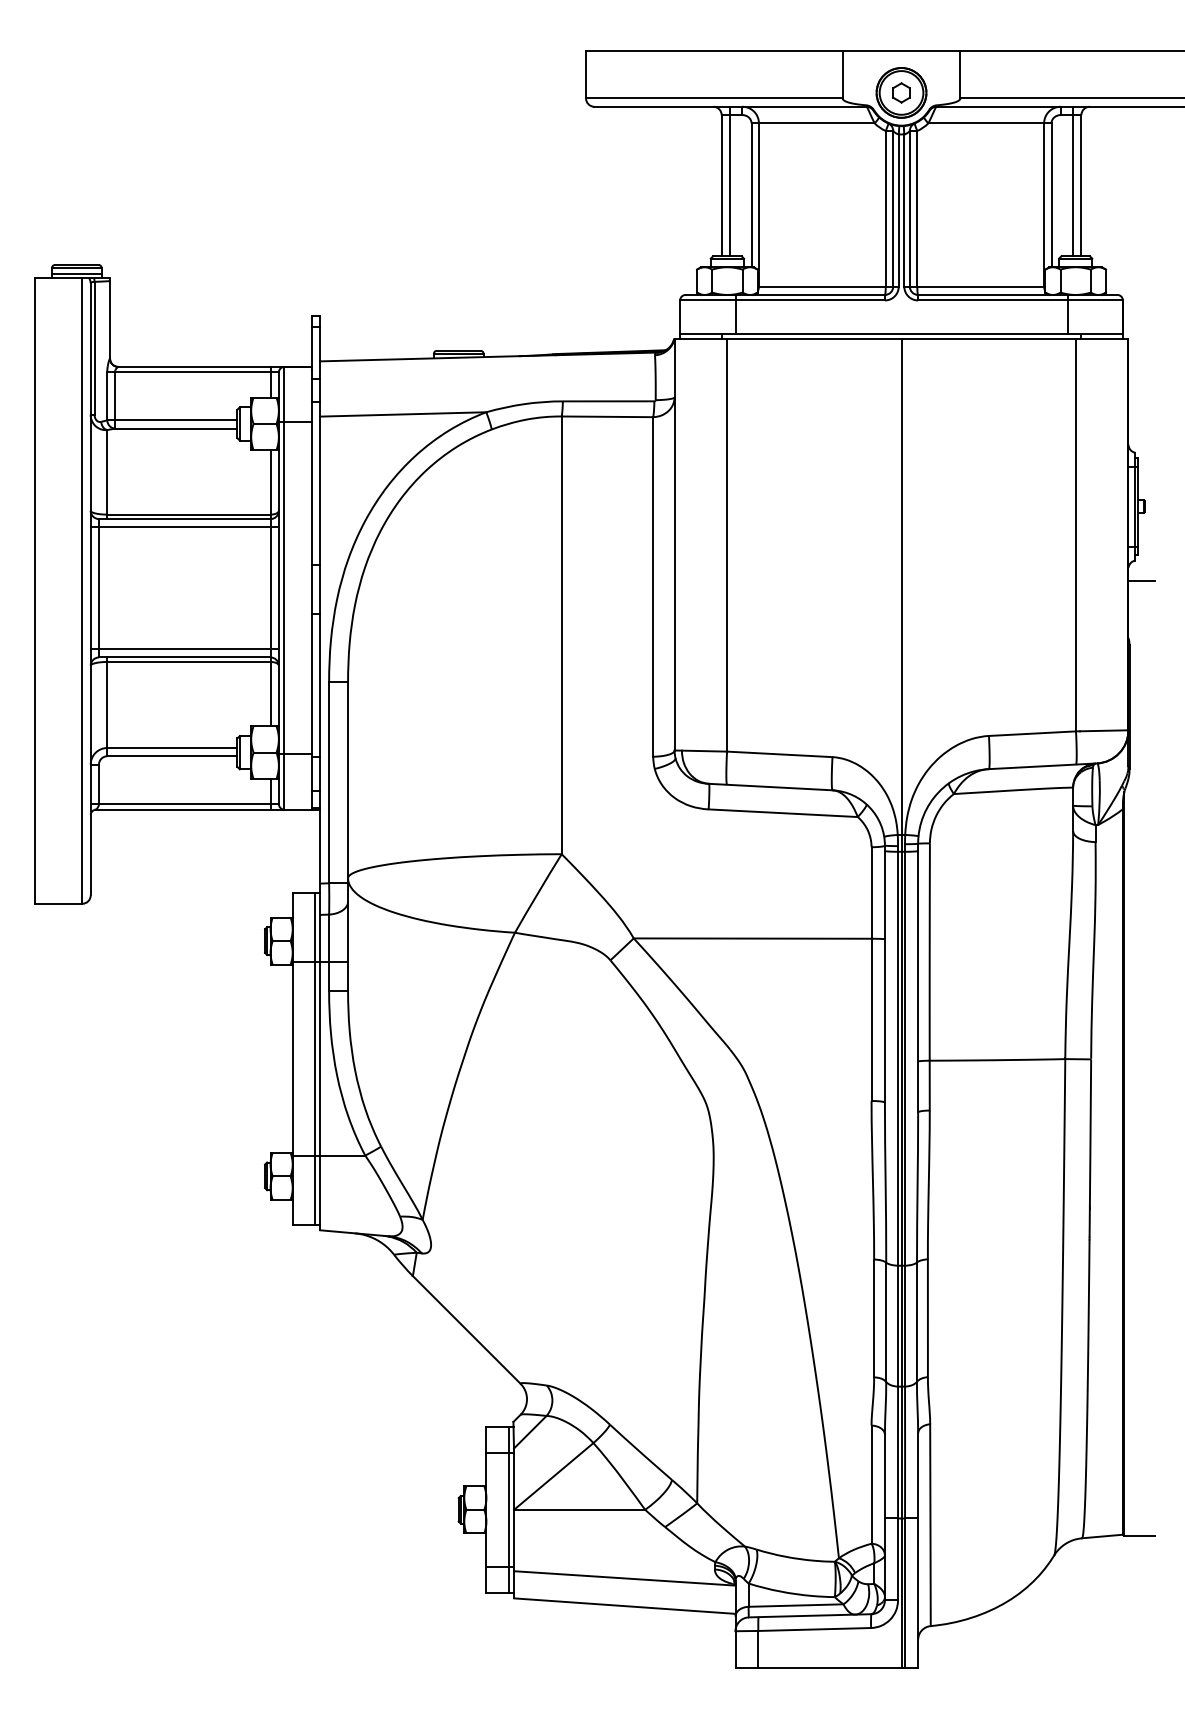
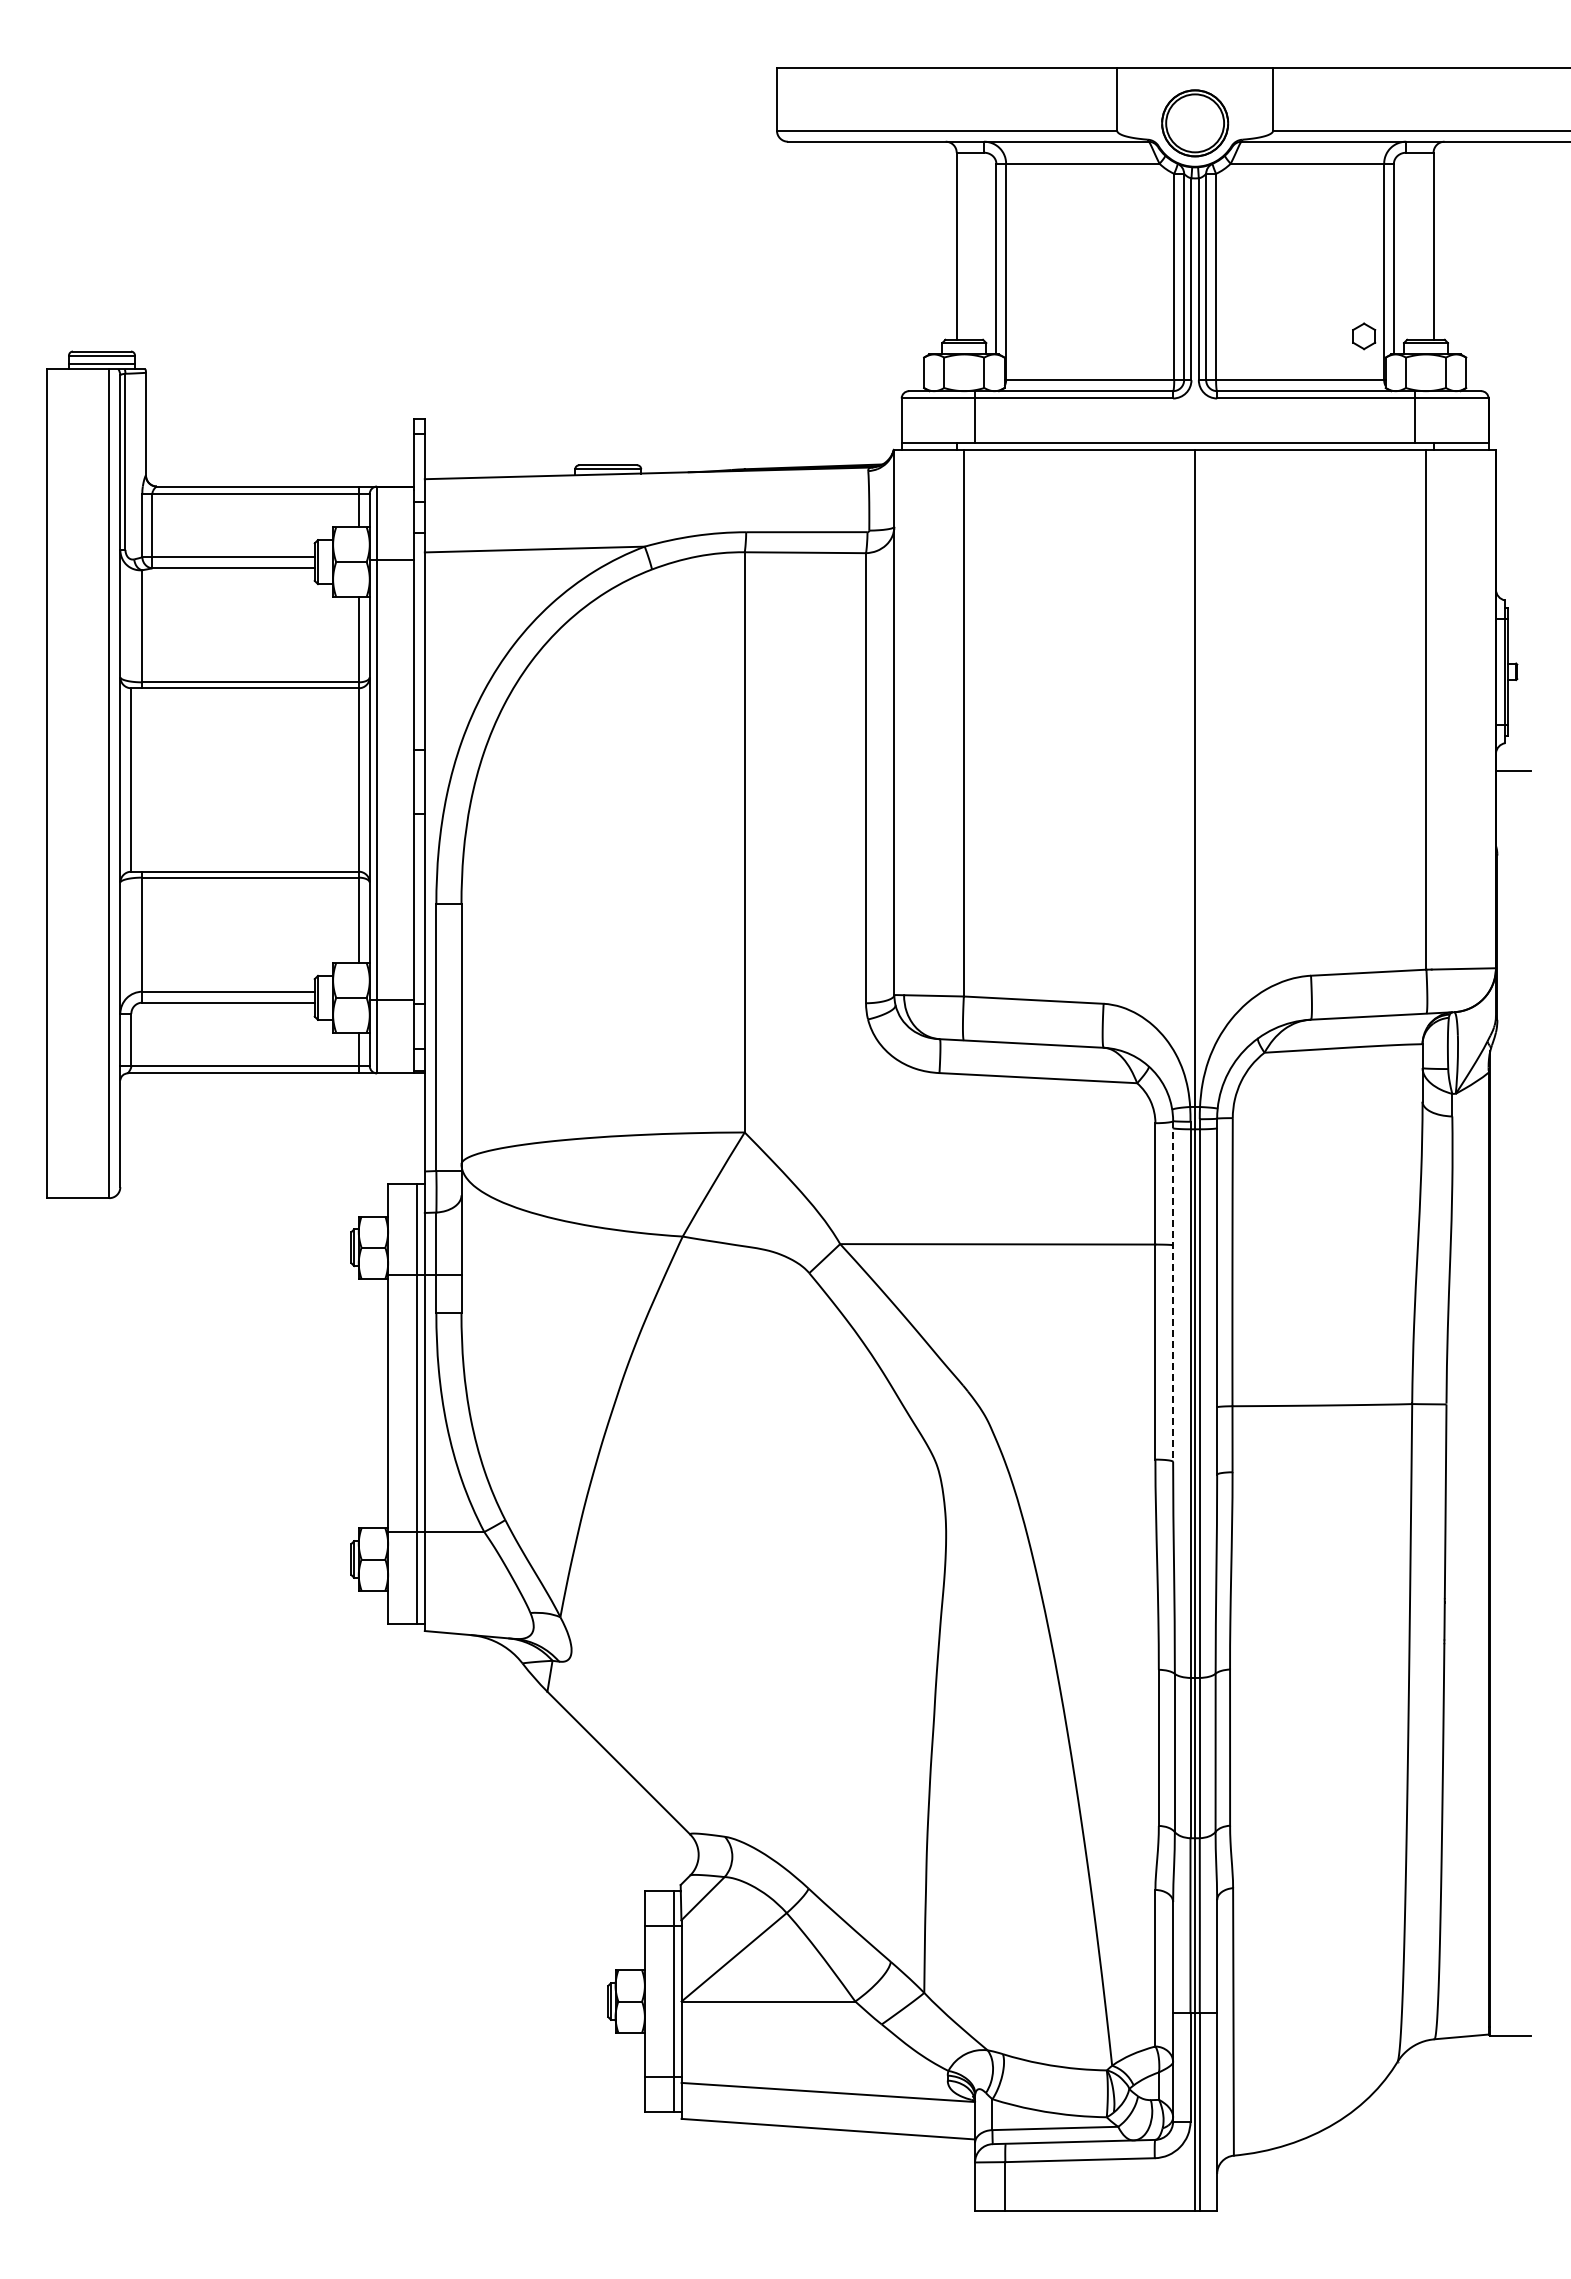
part: (901, 93) -> (1364, 336), moved
line: (729, 181) -> (967, 240), removed
line: (1073, 181) -> (1422, 240), removed
line: (184, 527) -> (244, 699), removed
line: (184, 649) -> (244, 860), removed
line: (885, 974) -> (1173, 1291), solid -> dashed

